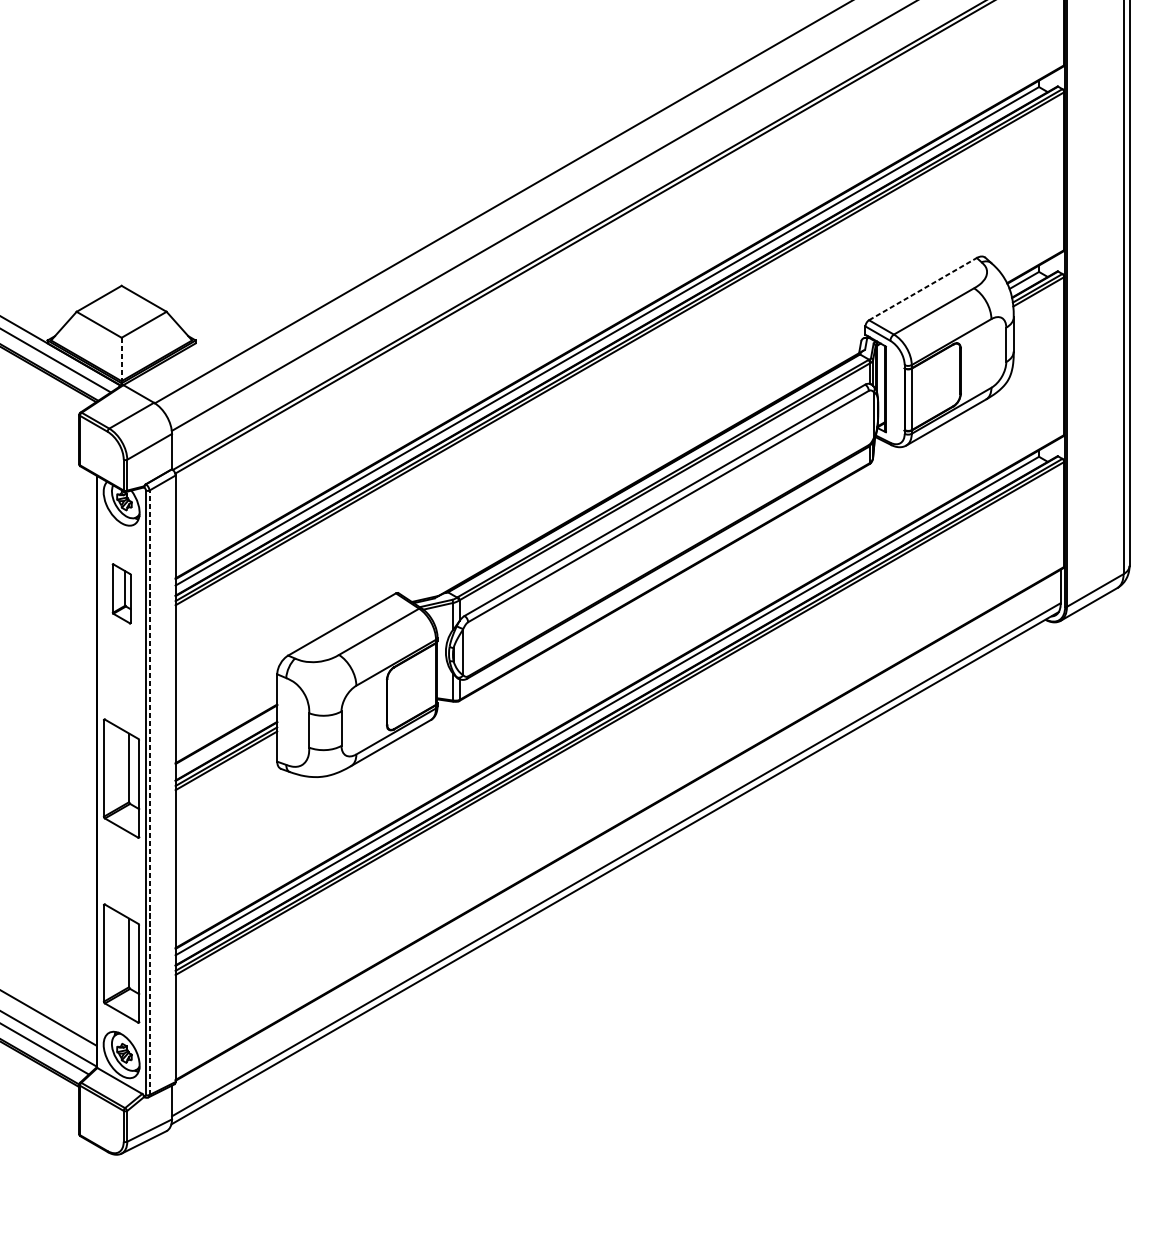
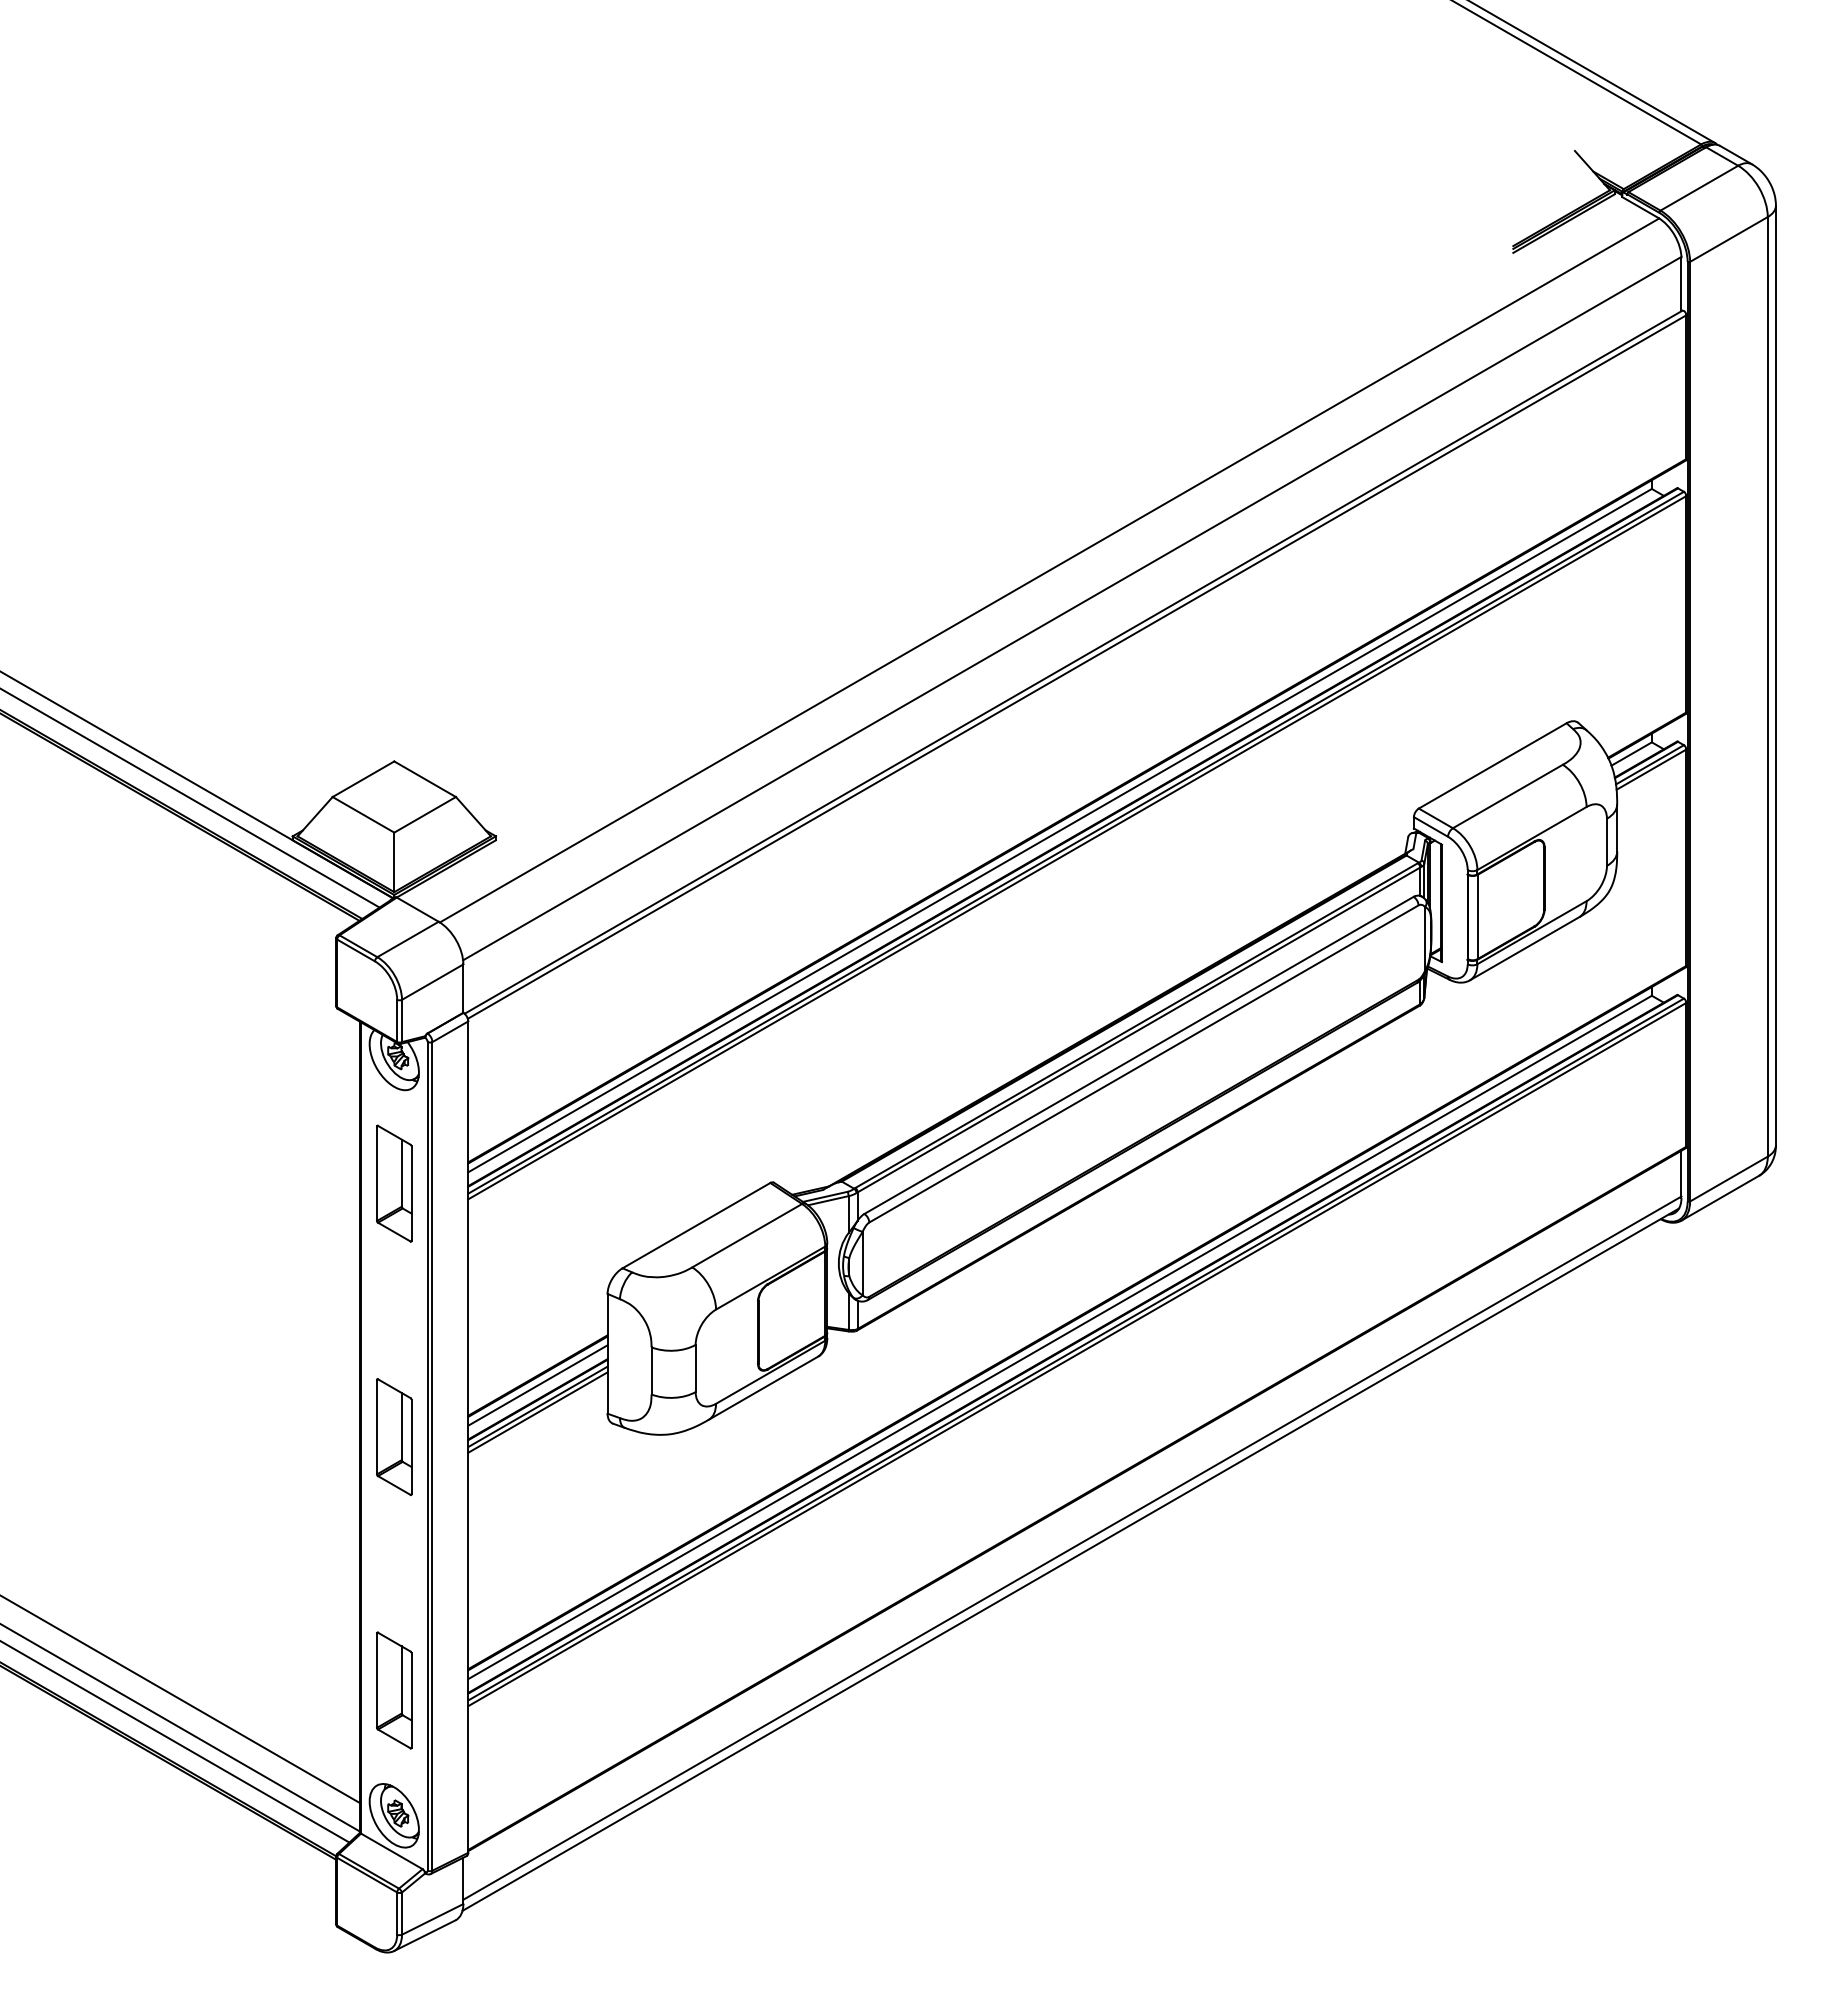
line: (923, 288) -> (1493, 765), dashed -> solid
line: (121, 359) -> (394, 862), dashed -> solid
part: (121, 593) -> (394, 1183), size x1.43
line: (226, 741) -> (537, 1385), added
part: (121, 779) -> (394, 1437), size x0.71
line: (149, 792) -> (432, 1455), dashed -> solid
part: (121, 963) -> (394, 1690), size x0.71

